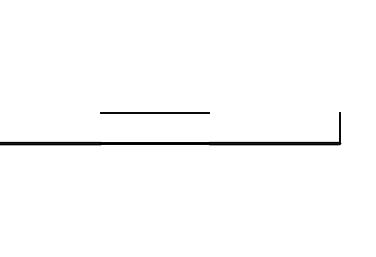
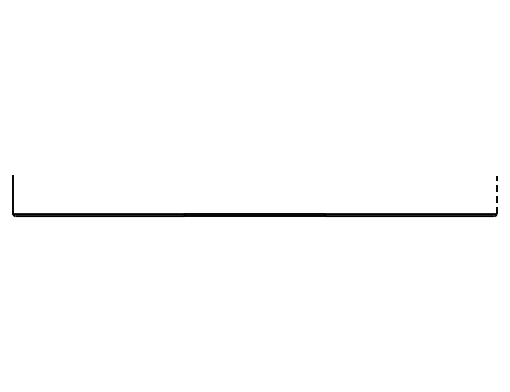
line: (154, 113) -> (254, 175), removed
line: (340, 127) -> (496, 194), solid -> dashed

